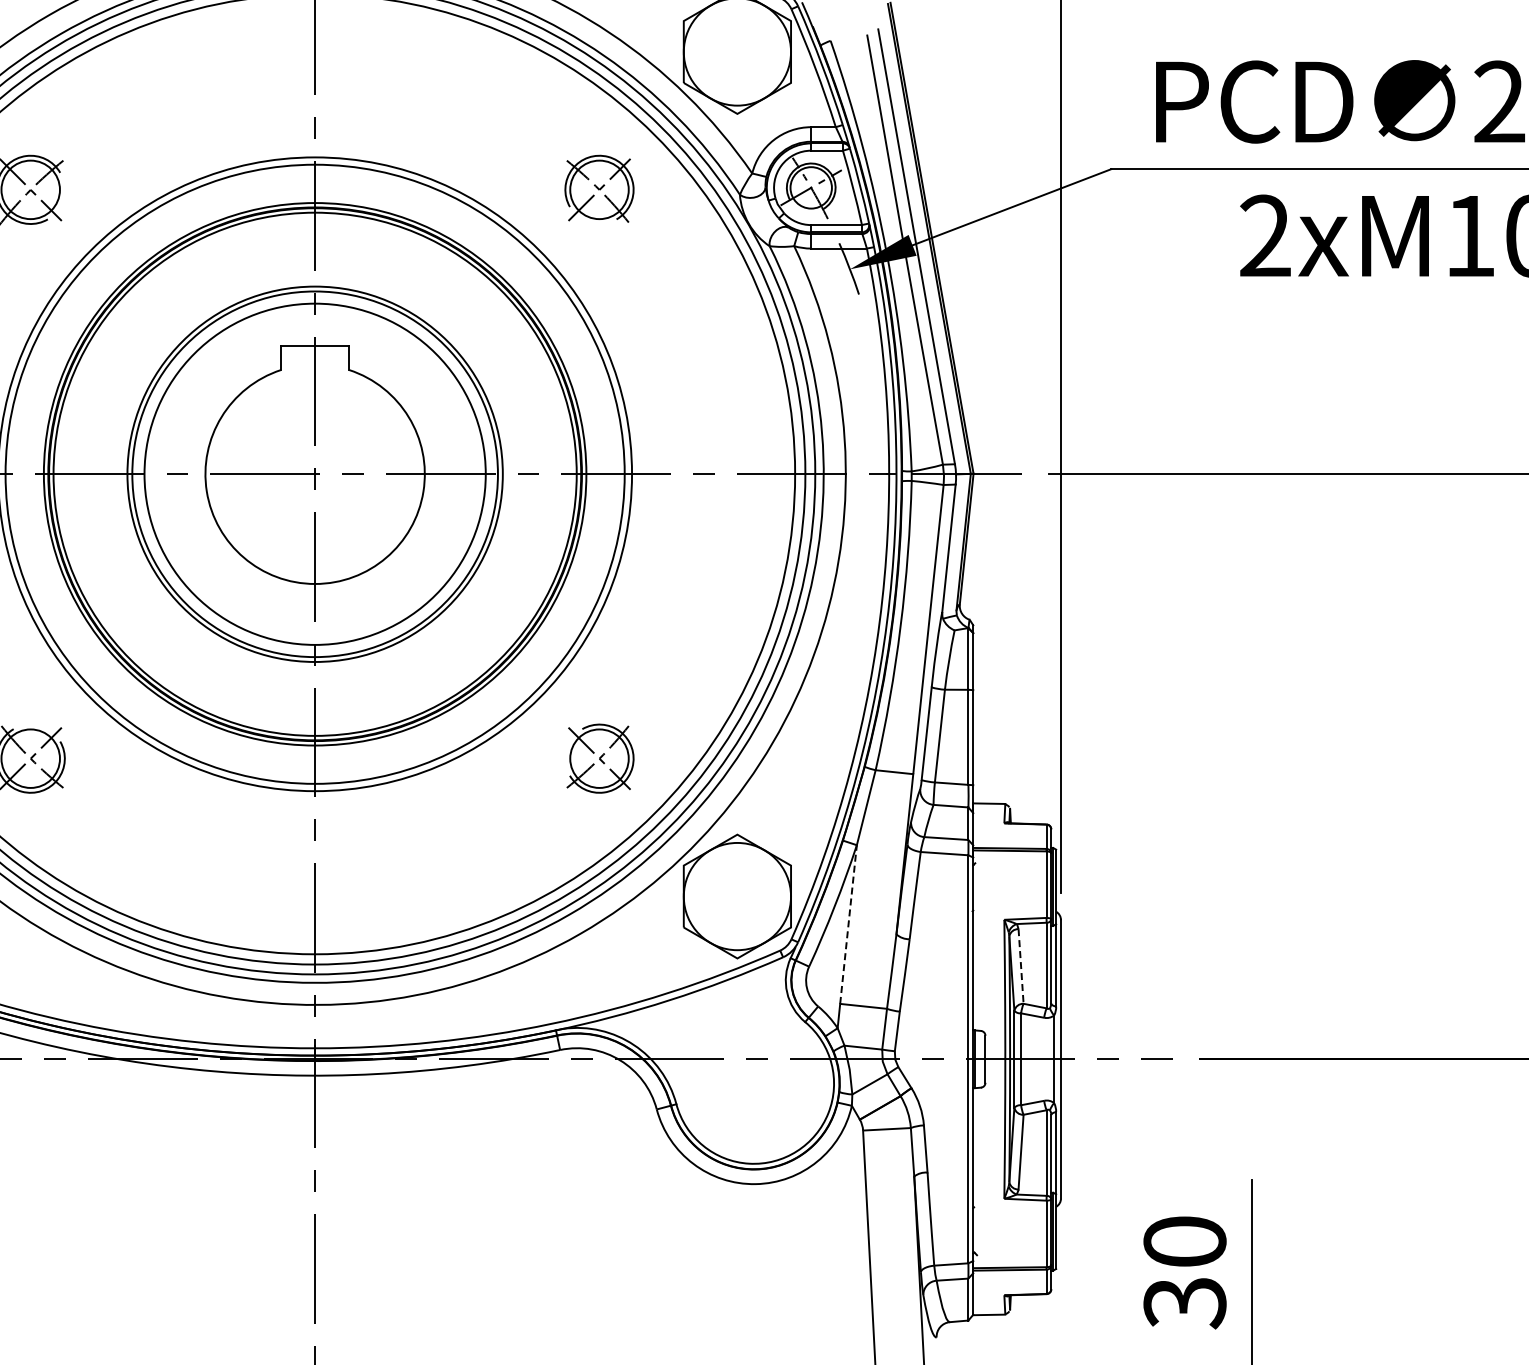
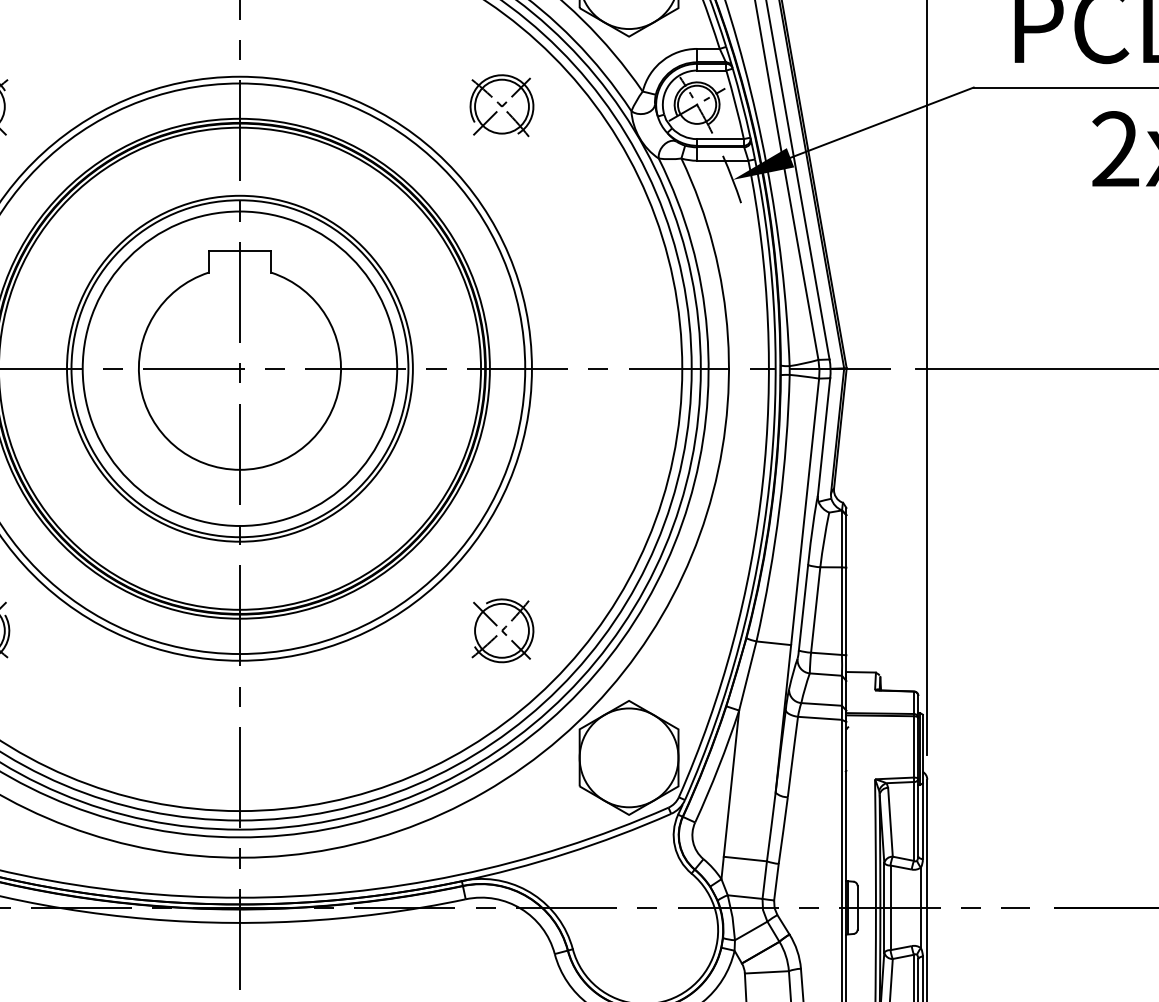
line: (848, 924) -> (731, 783), dashed -> solid
line: (1021, 966) -> (890, 822), dashed -> solid

